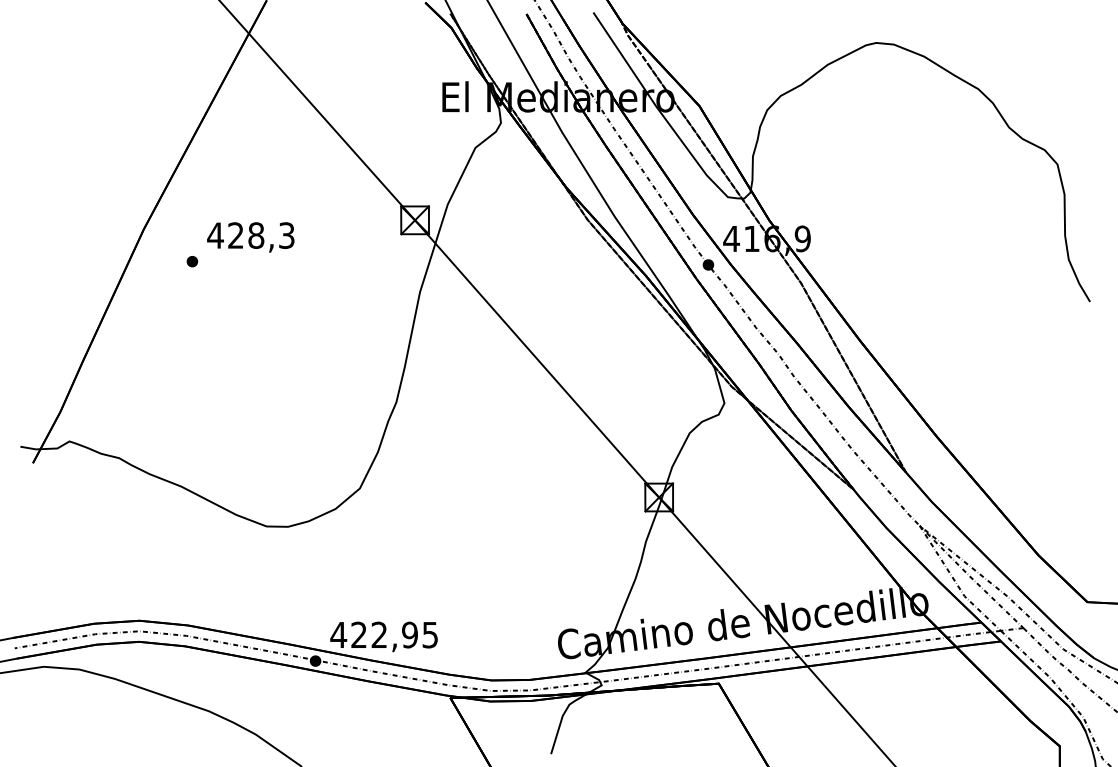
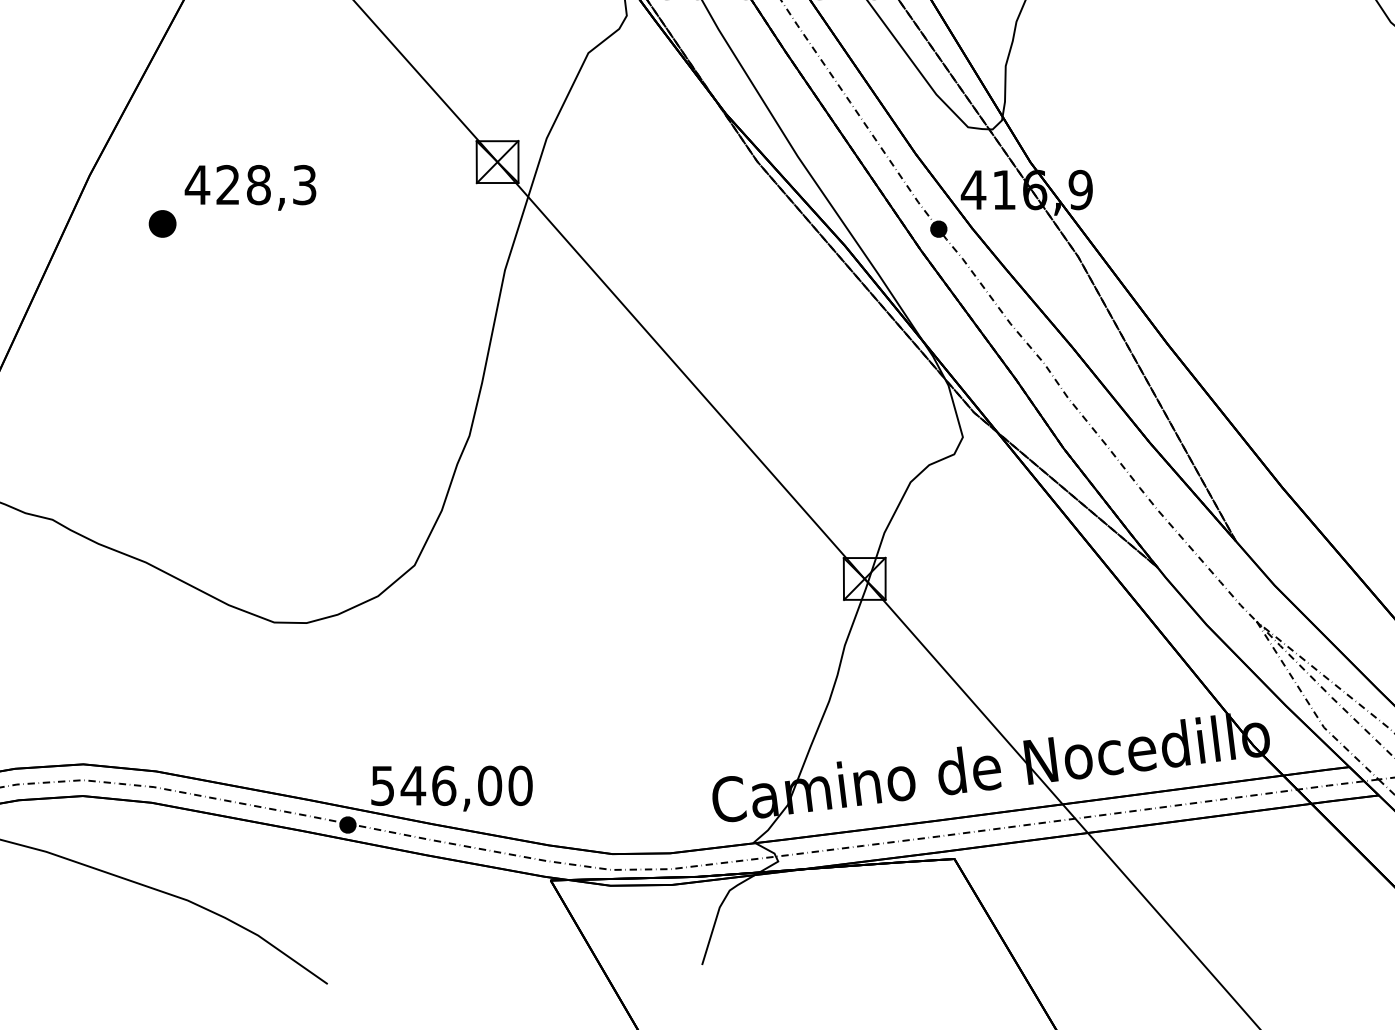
part: (192, 261) -> (162, 224), size x1.6
text: (384, 634) -> (451, 784), 422,95 -> 546,00

